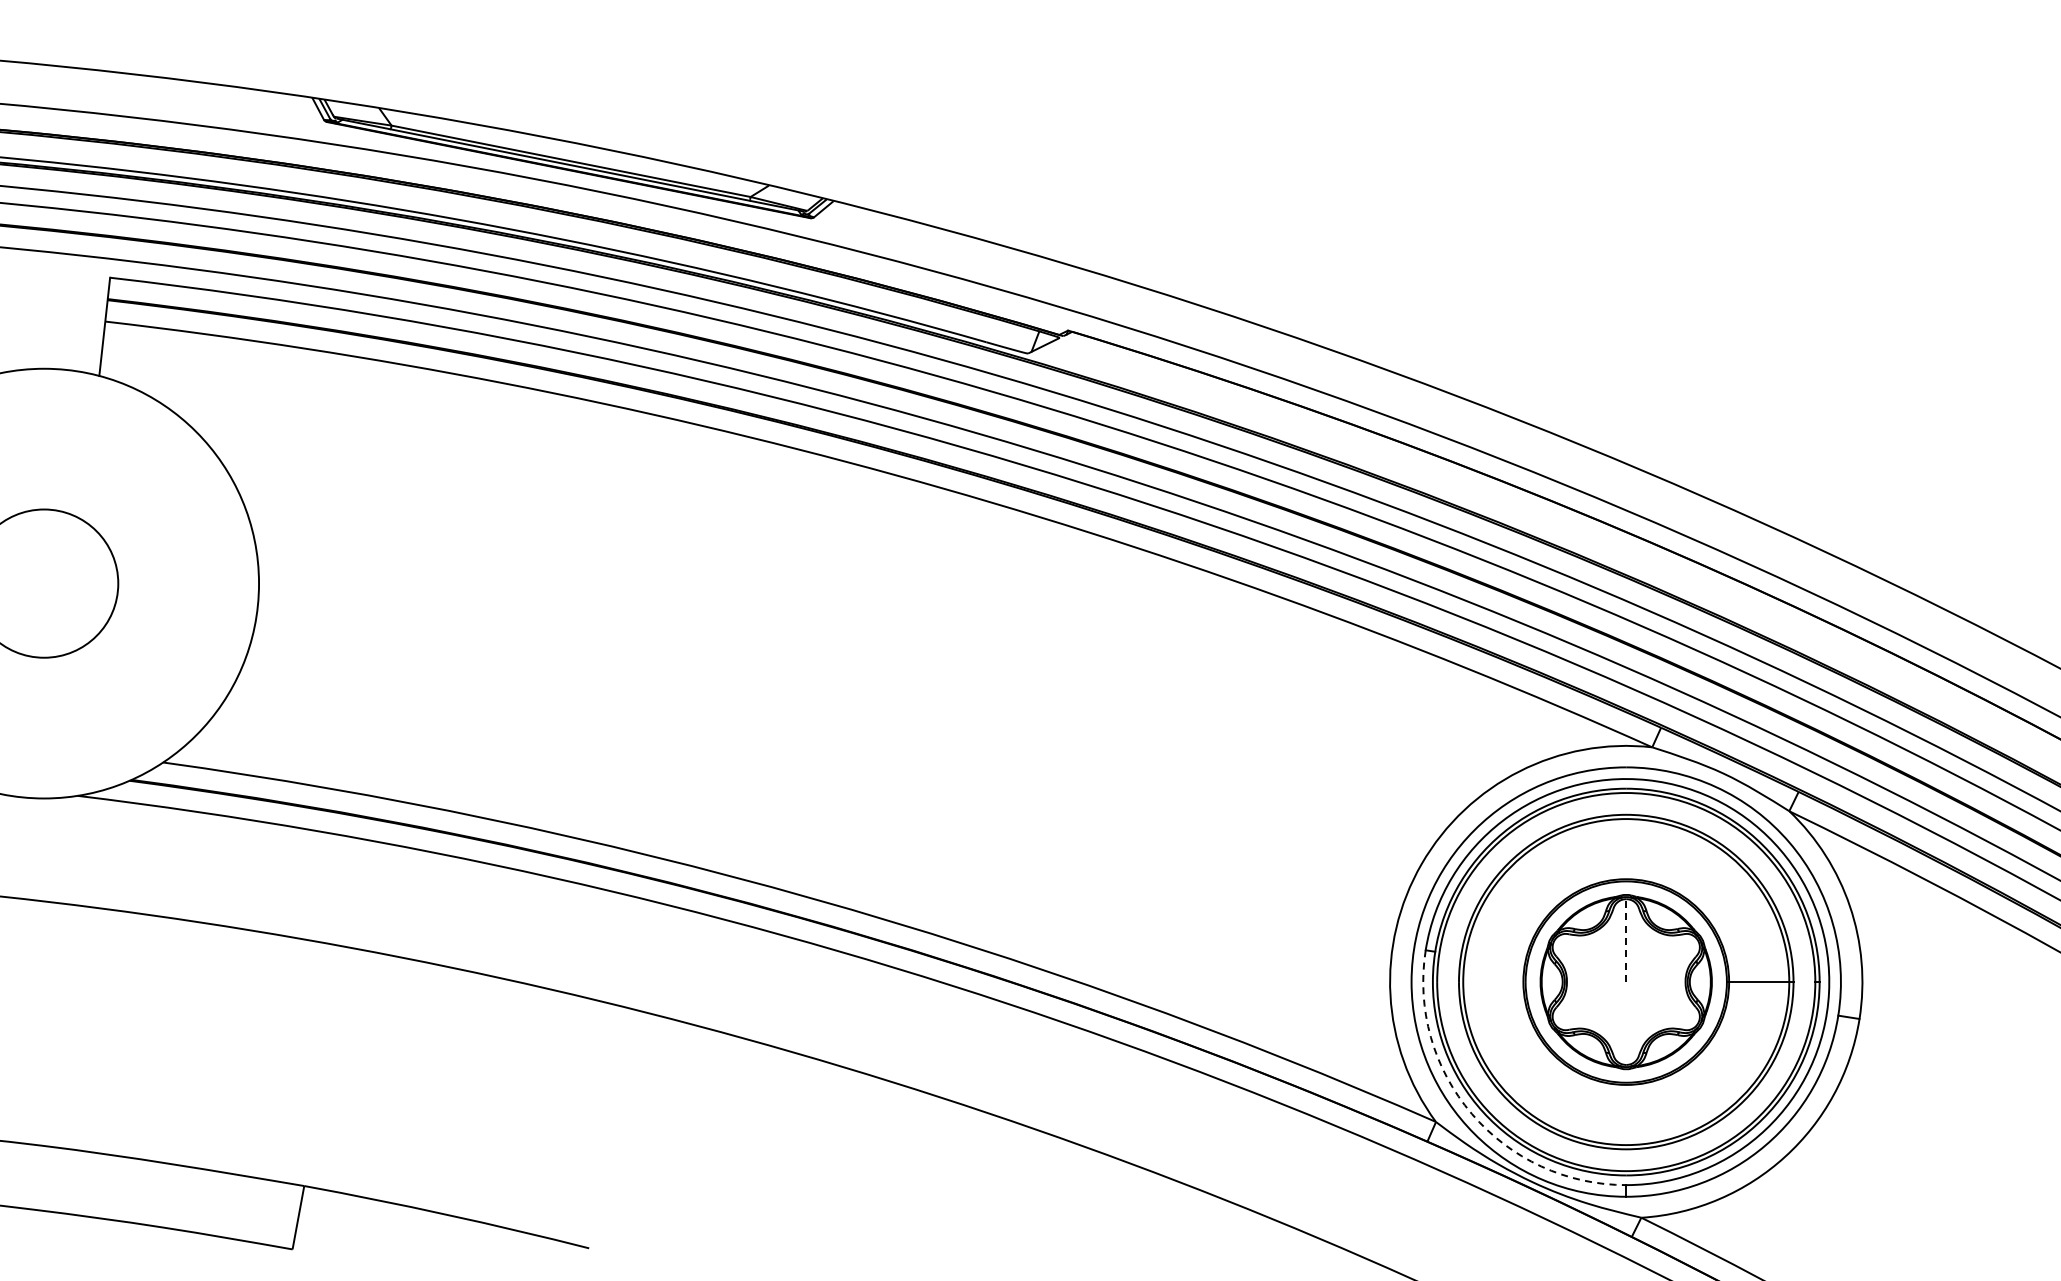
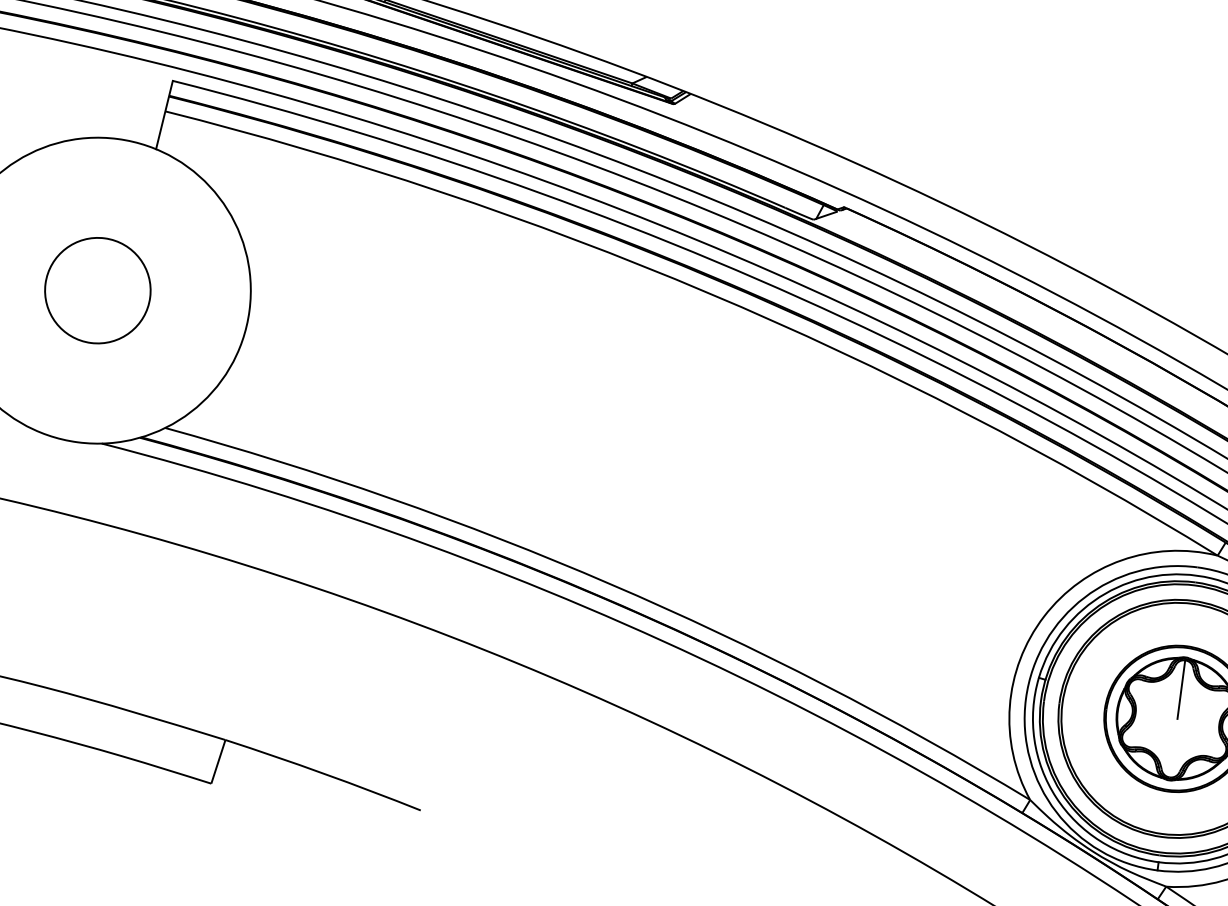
line: (1626, 940) -> (1181, 689), dashed -> solid
arc: (1471, 1113) -> (1056, 797), dashed -> solid

